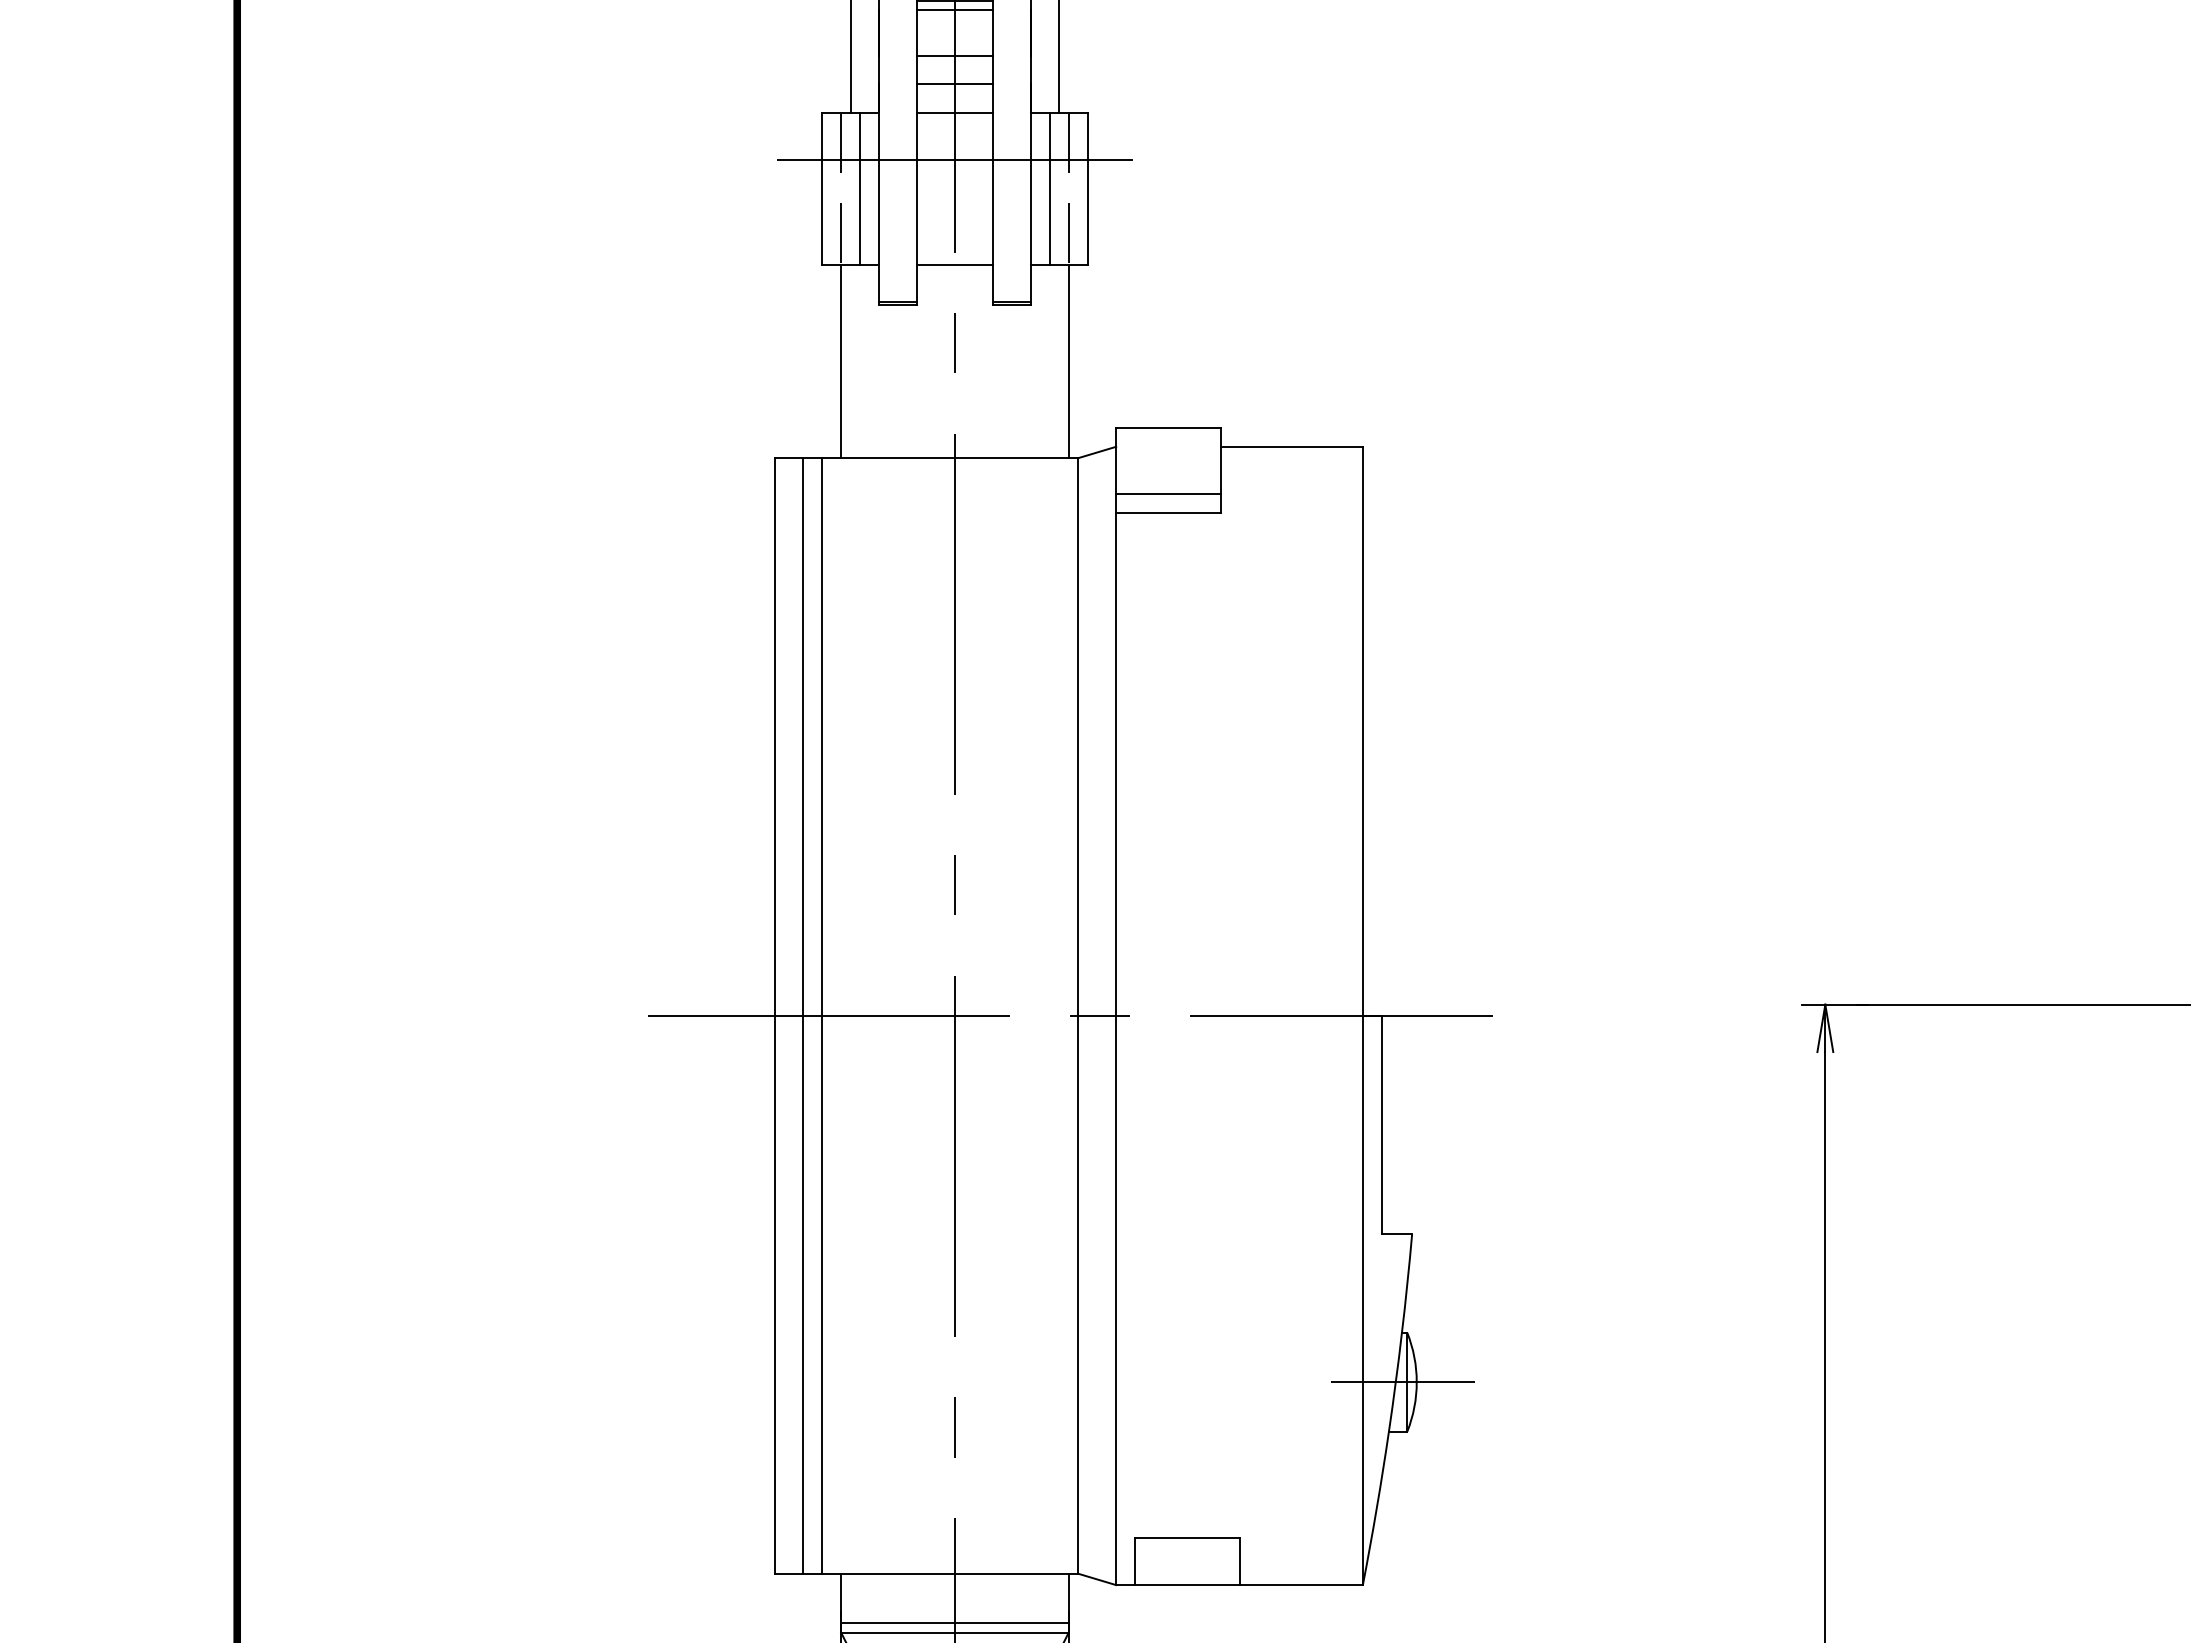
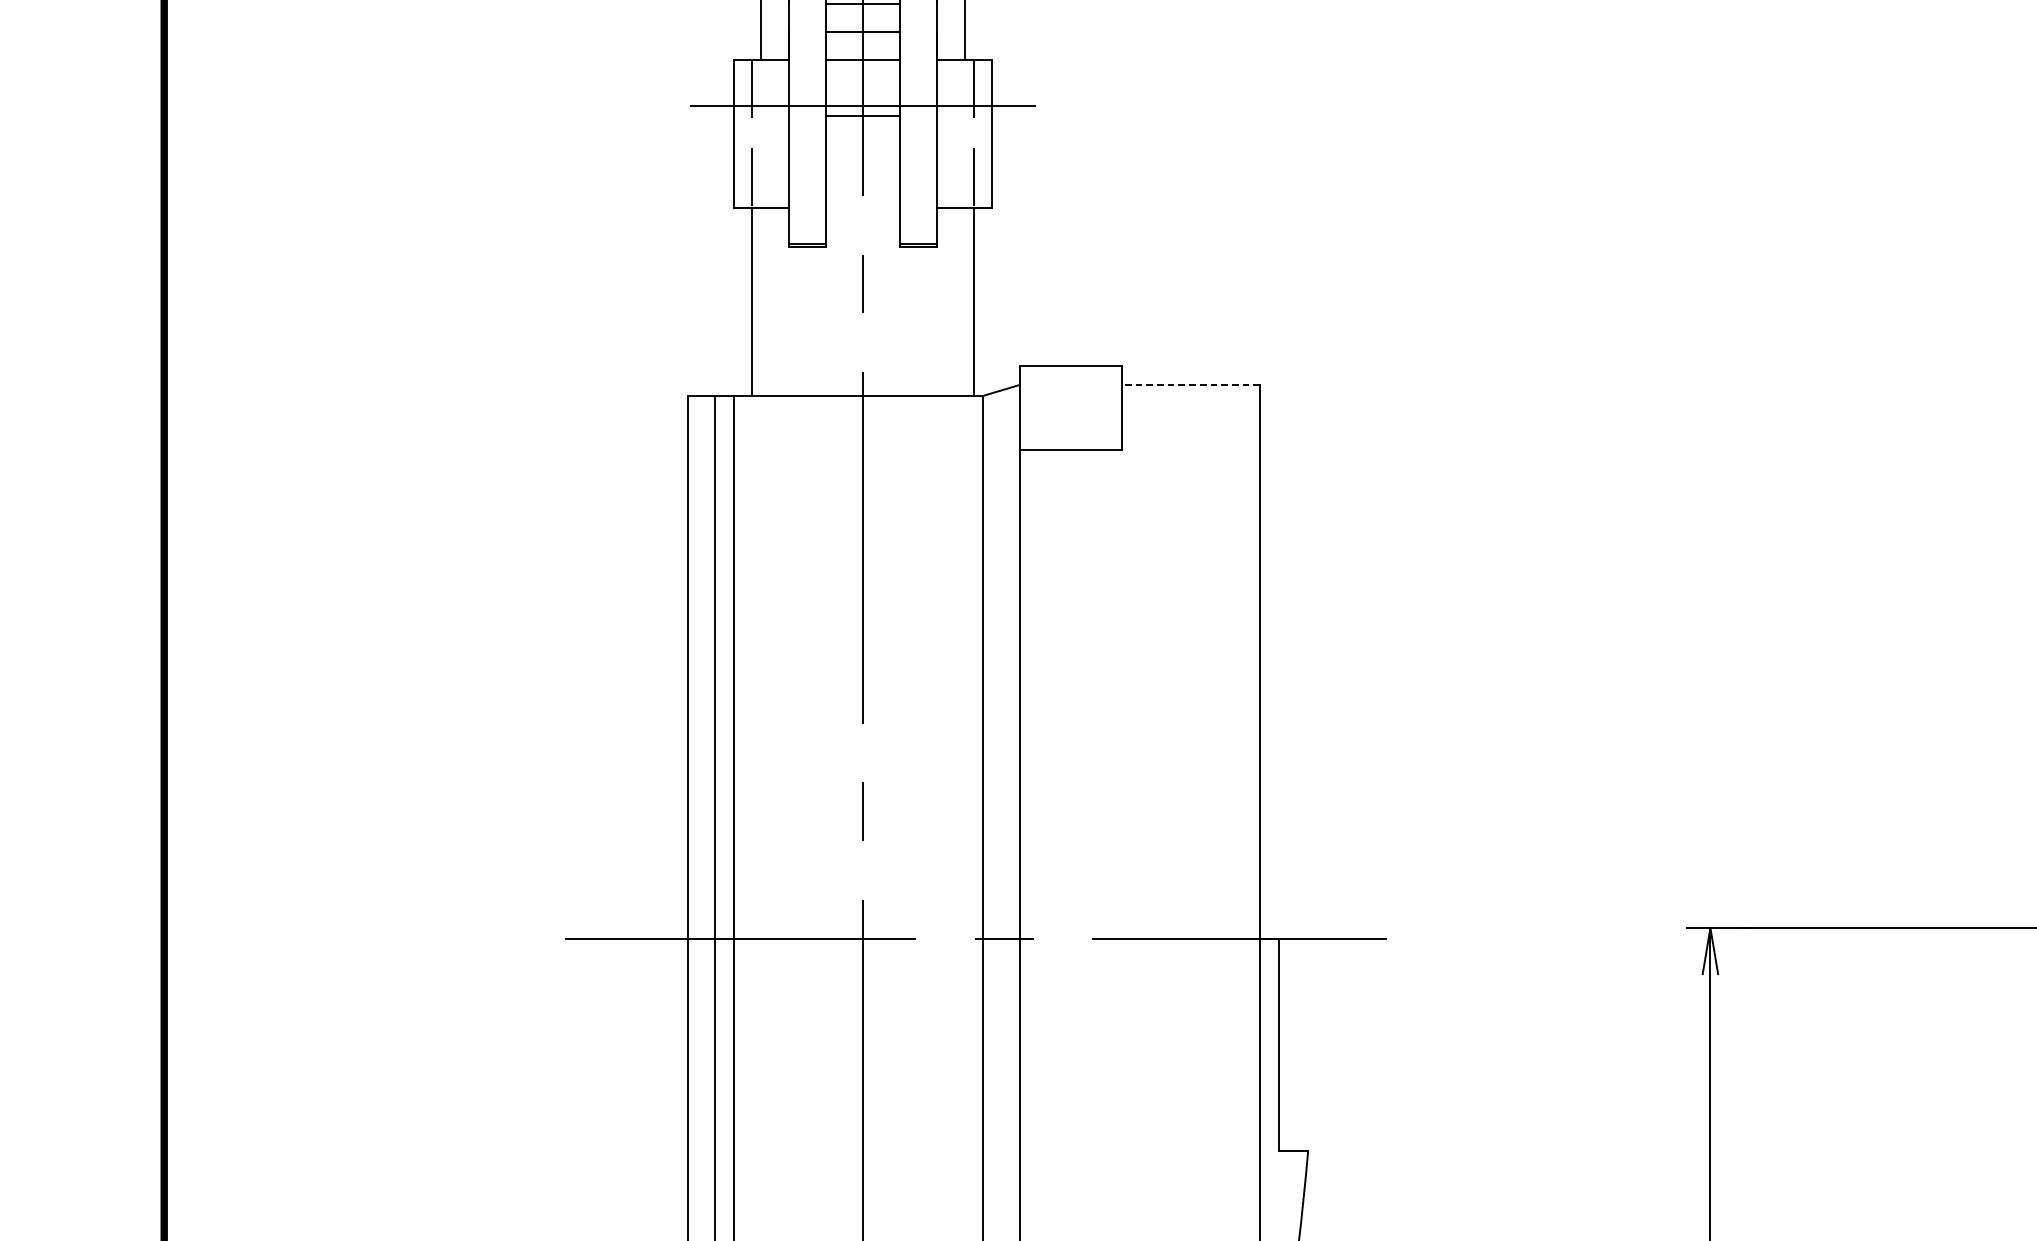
line: (860, 188) -> (771, 133), removed
line: (1049, 188) -> (955, 133), removed
line: (954, 264) -> (862, 115), moved
line: (1291, 446) -> (1190, 384), solid -> dashed
line: (1168, 494) -> (1070, 431), removed

